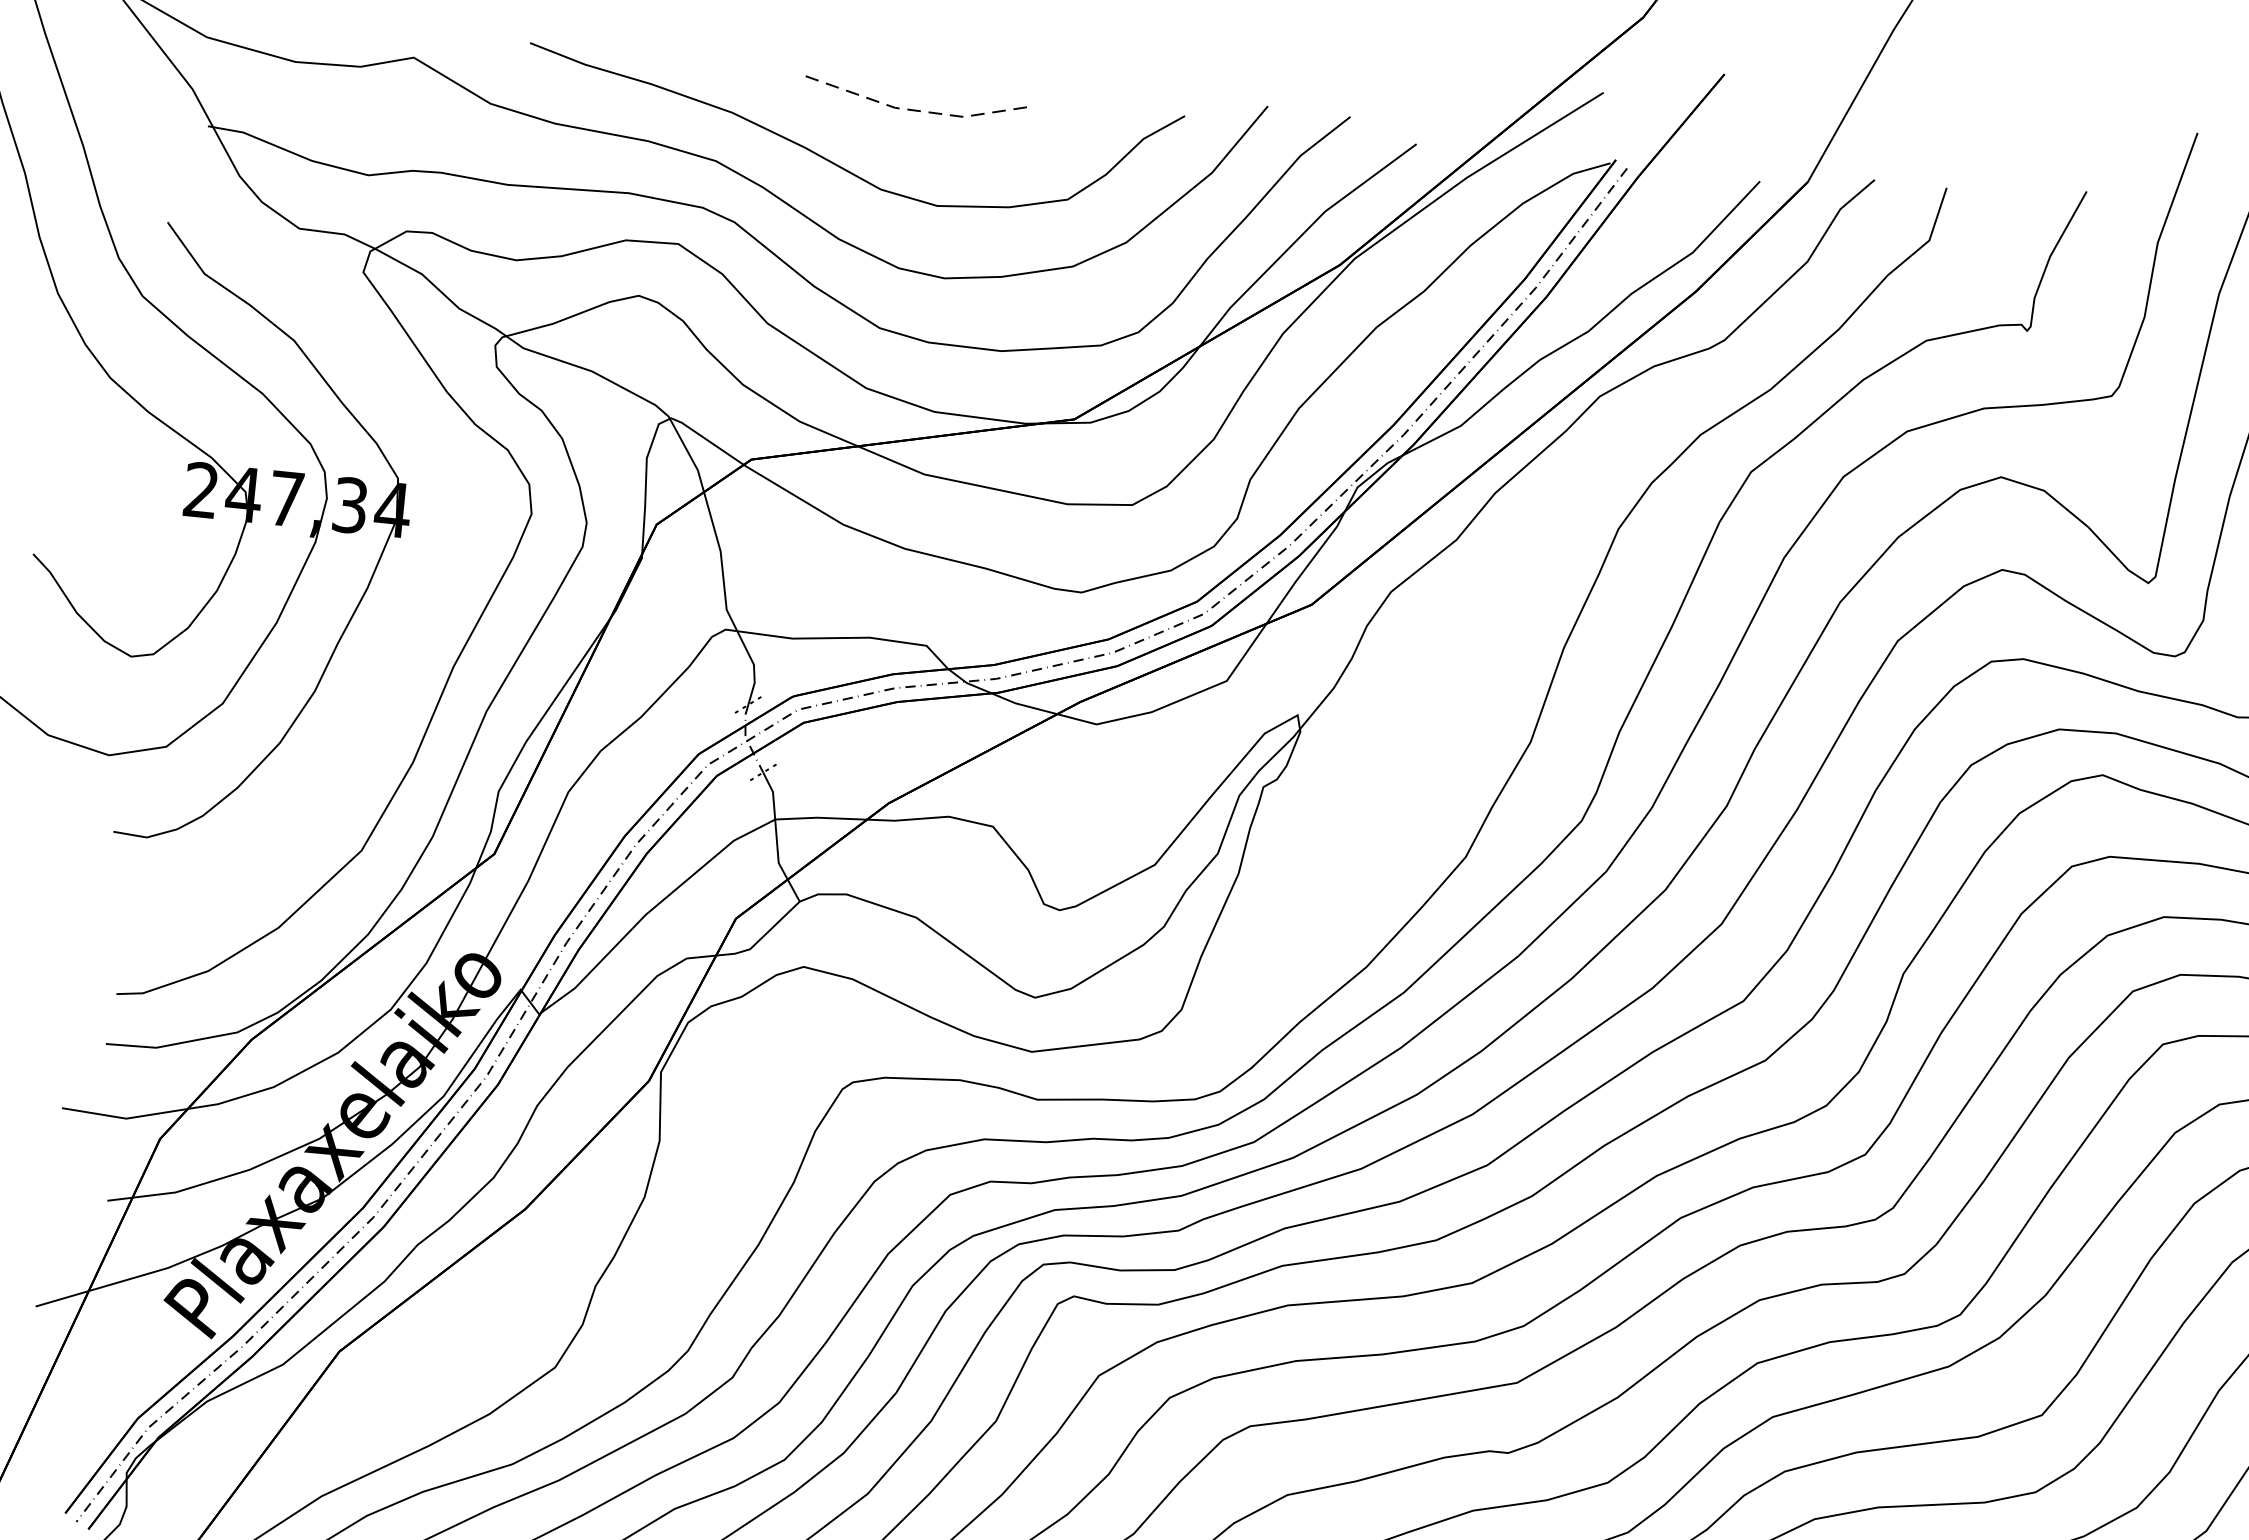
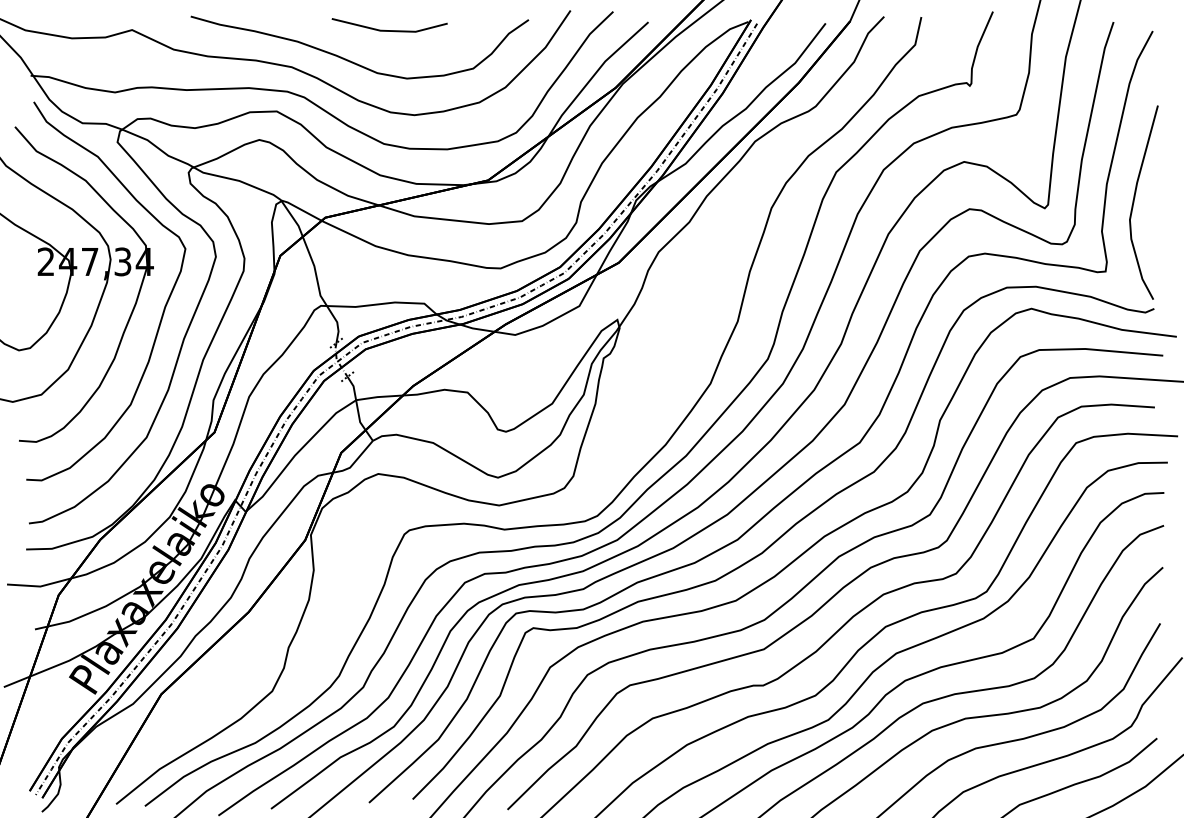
line: (912, 111) -> (389, 31), dashed -> solid
curve: (419, 603) -> (163, 308), added

